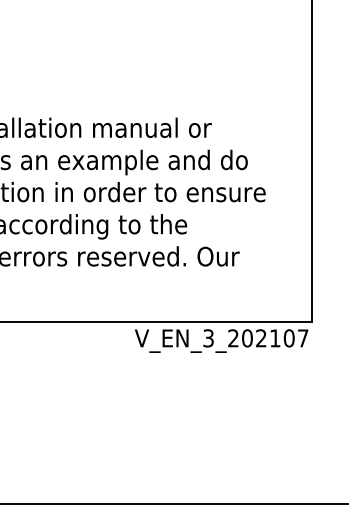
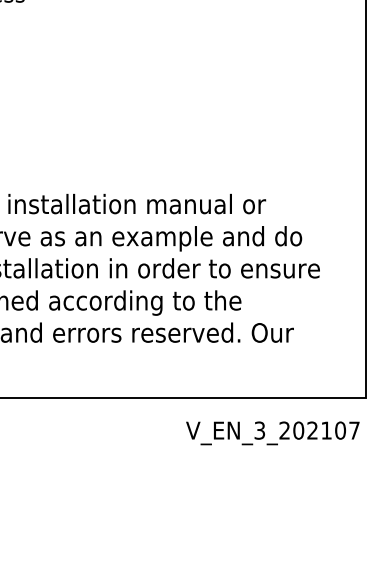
text: (221, 341) -> (272, 433), moved

